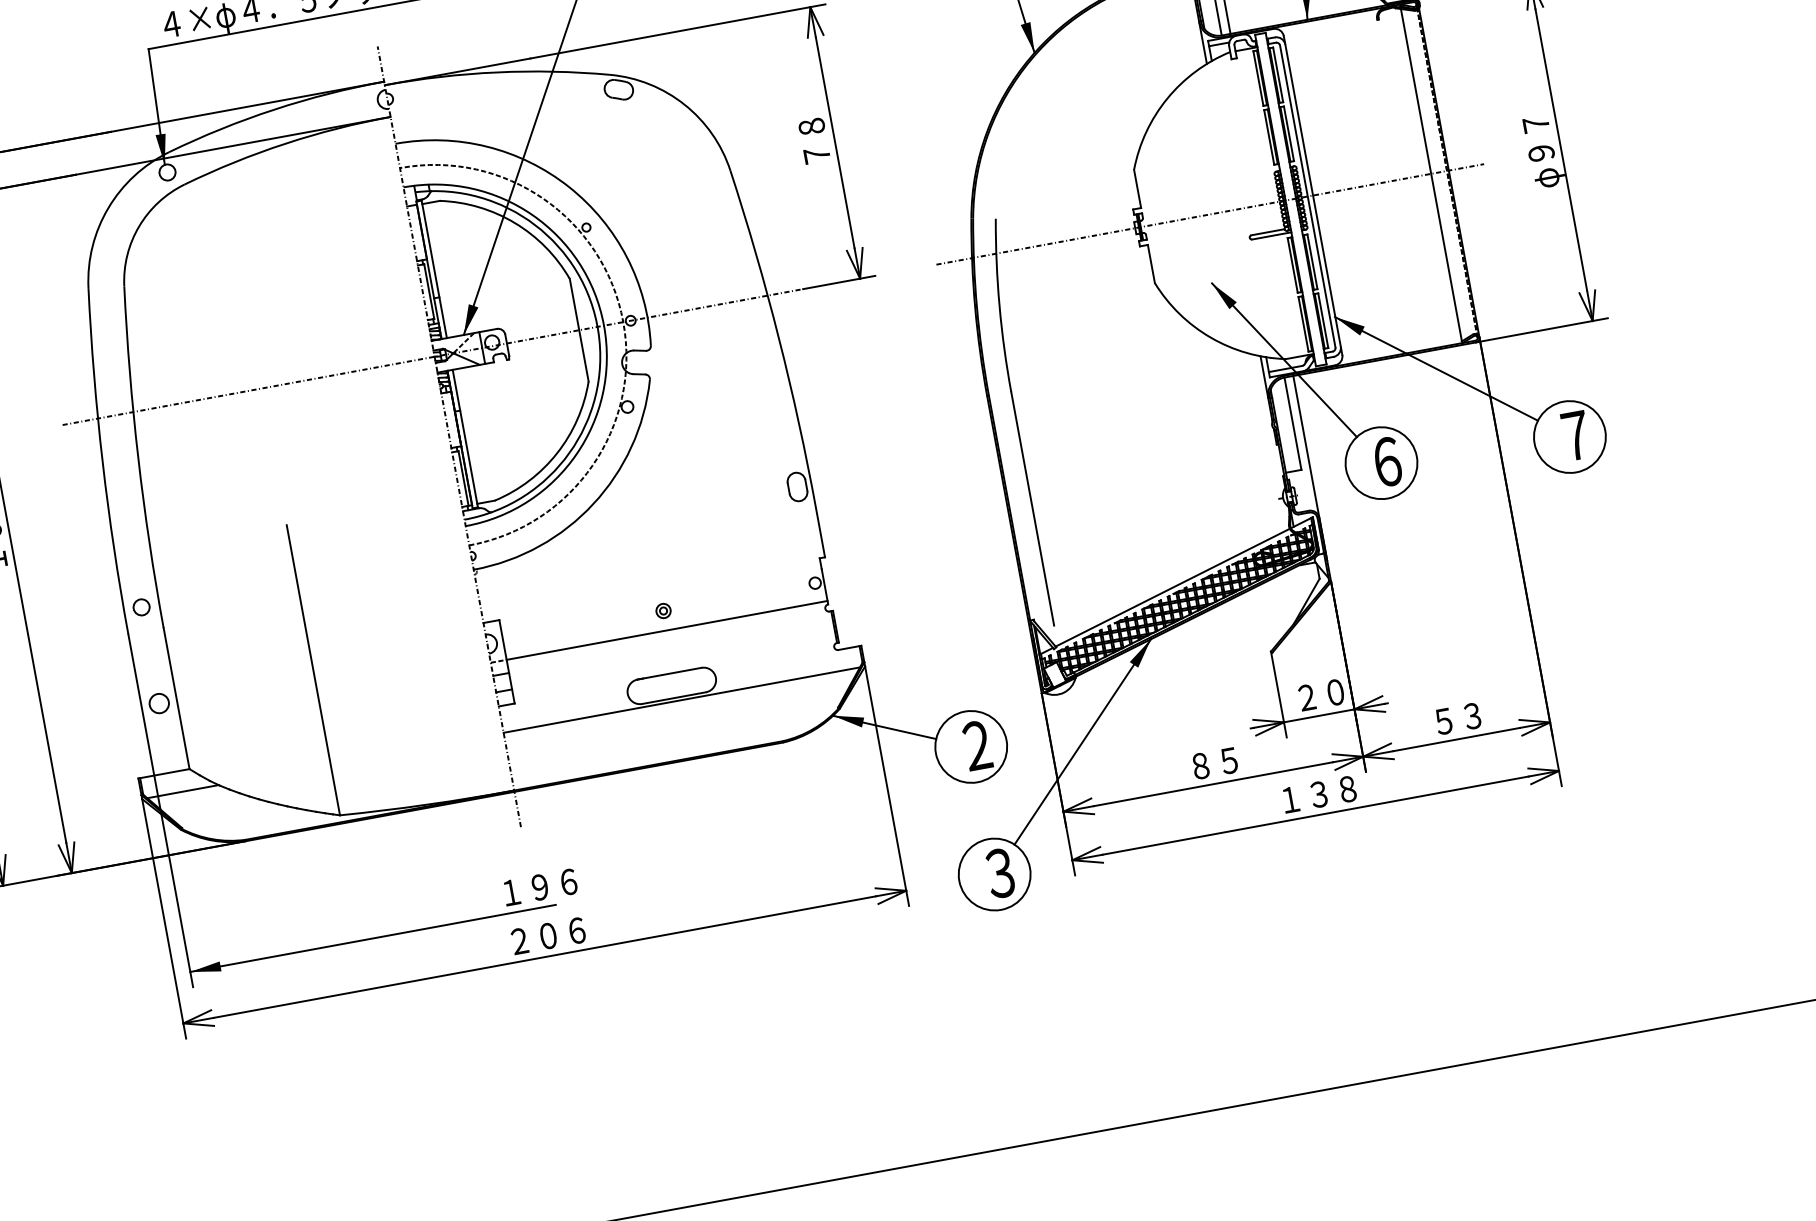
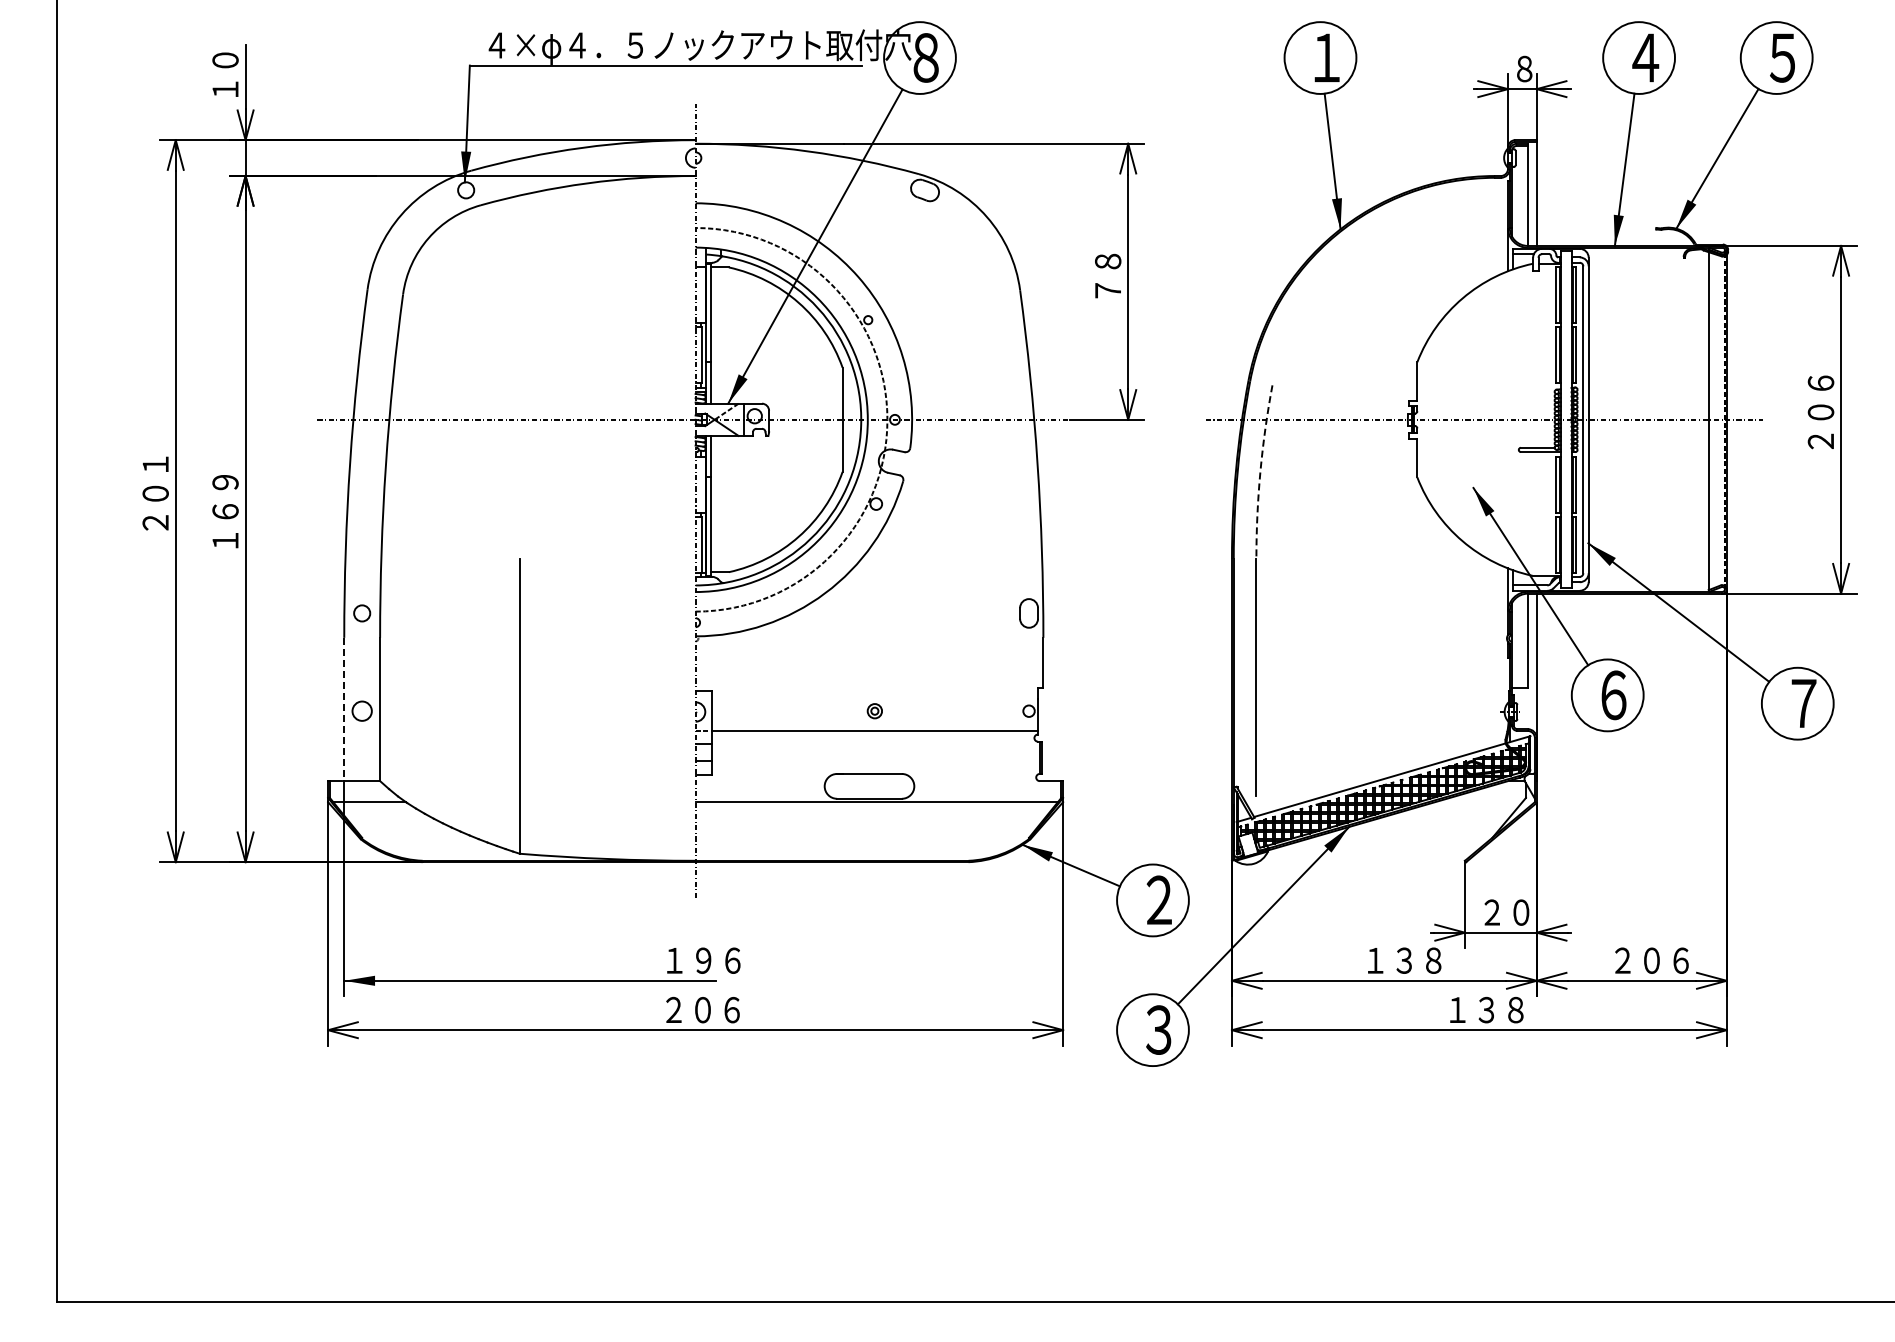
text: (1543, 147) -> (1823, 414), φ９７ -> ２０６
arc: (999, 305) -> (1260, 471), solid -> dashed
line: (141, 705) -> (344, 709), solid -> dashed
text: (1472, 716) -> (1651, 960), ５３ -> ２０６
text: (1229, 760) -> (1404, 960), ８５ -> １３８

